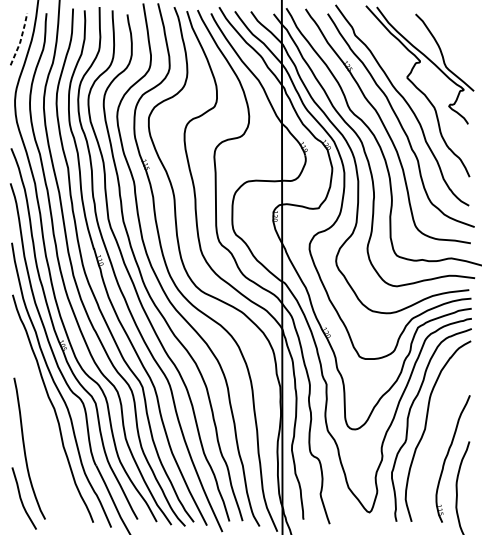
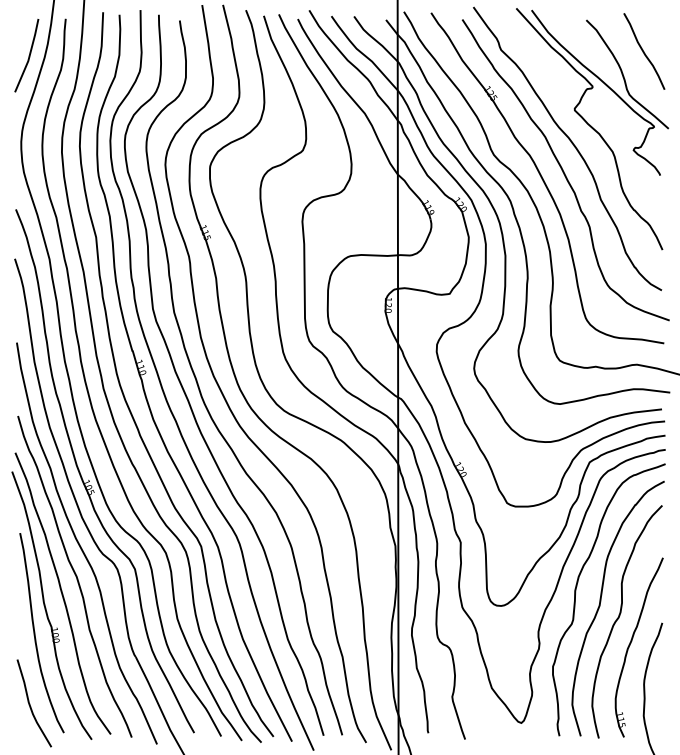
curve: (456, 36) -> (644, 51), added
line: (20, 39) -> (29, 56), dashed -> solid
part: (43, 422) -> (61, 595), added
curve: (439, 438) -> (619, 618), added

